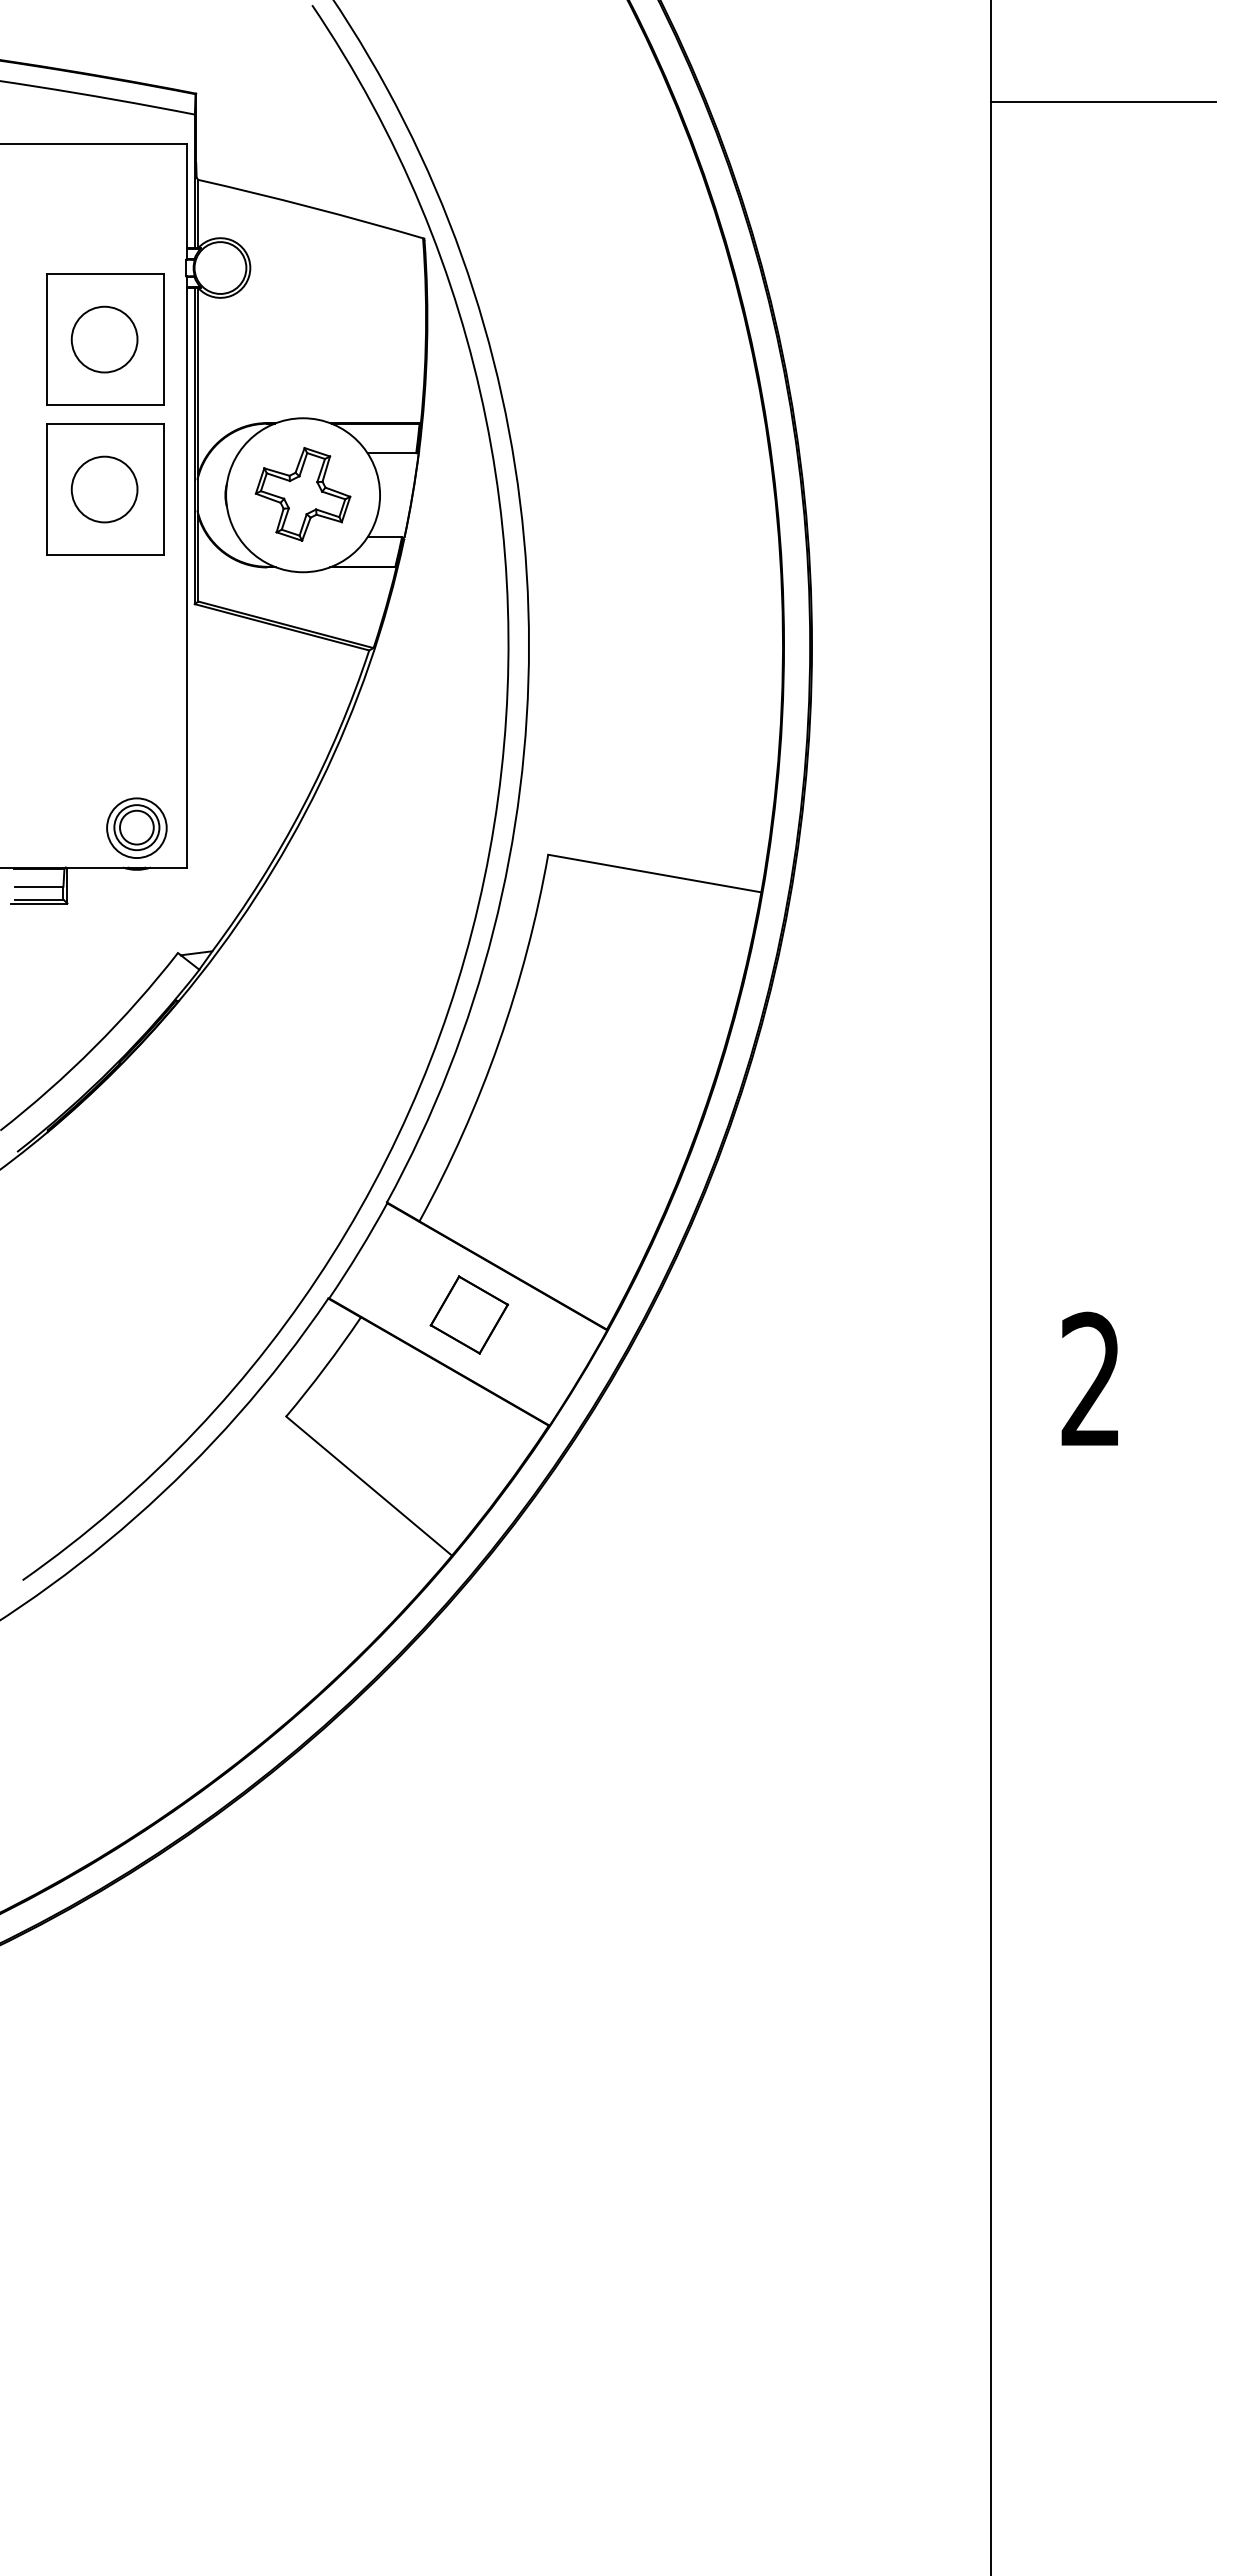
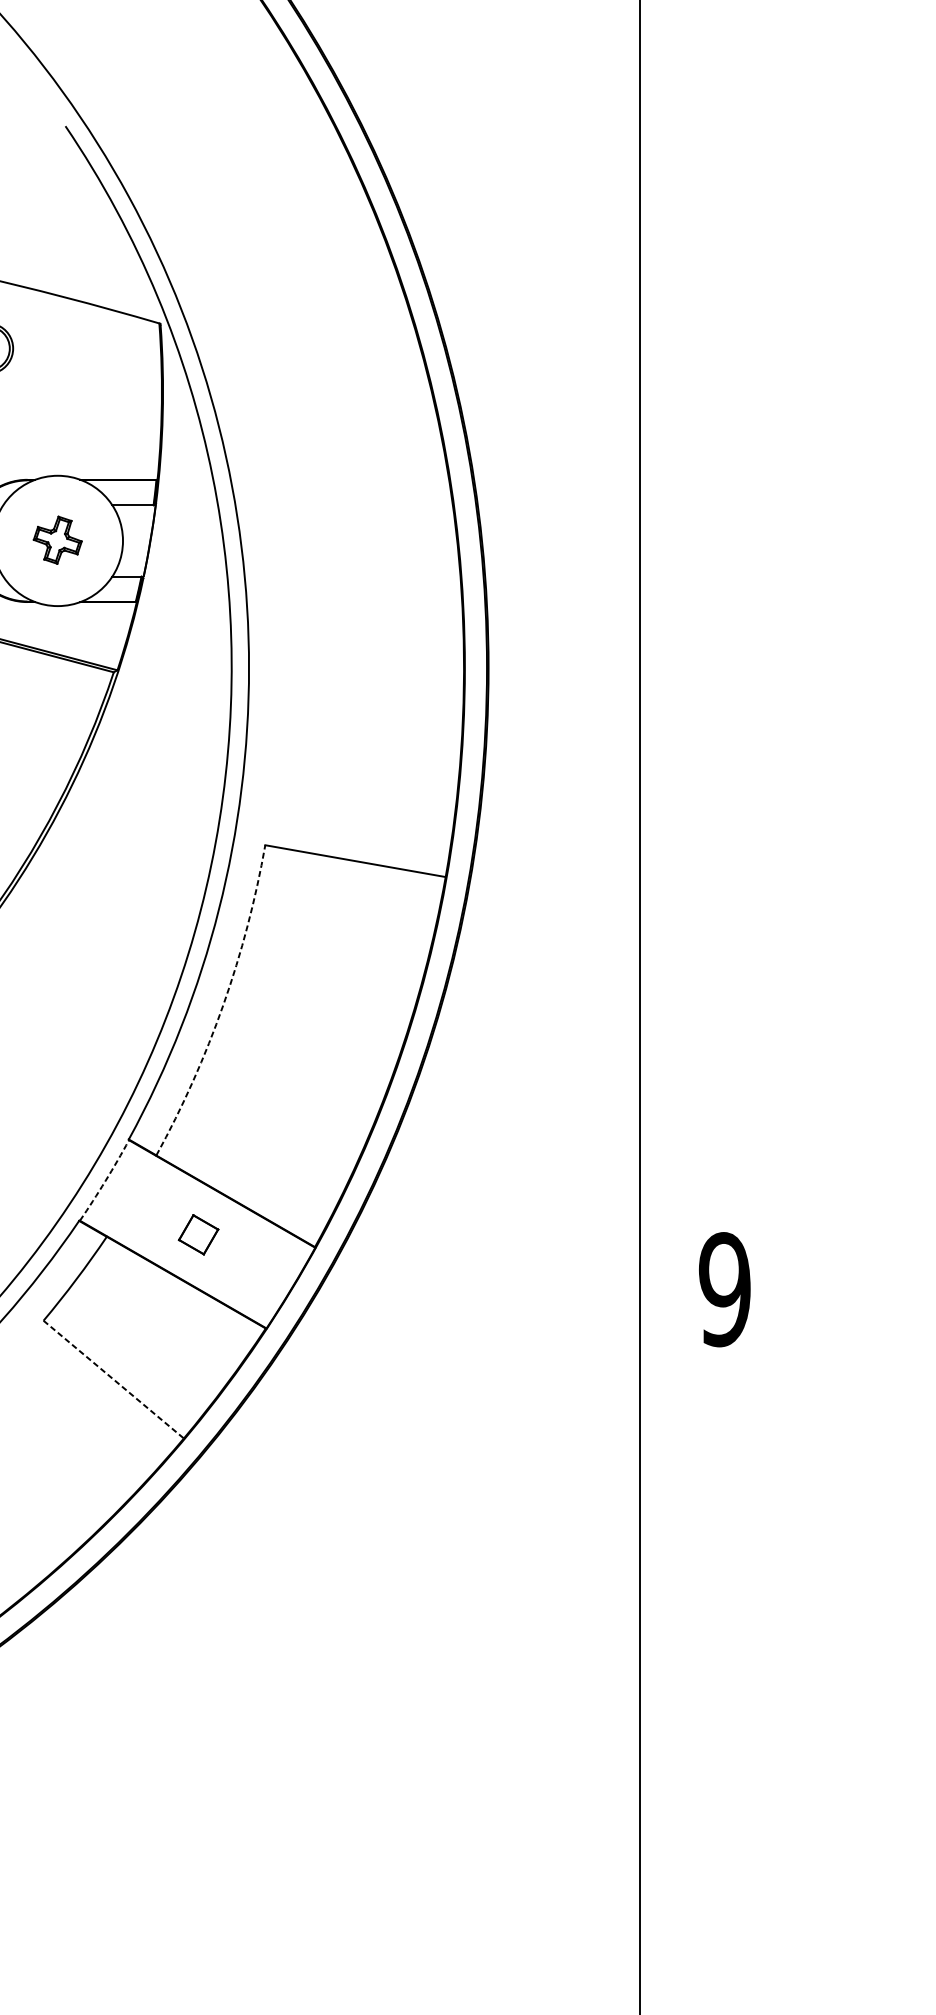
line: (1103, 102) -> (735, 208), removed
part: (302, 494) -> (57, 540), size x0.6
arc: (498, 1043) -> (223, 1004), solid -> dashed
arc: (359, 1251) -> (105, 1181), solid -> dashed
part: (469, 1314) -> (198, 1234), size x0.6
text: (1090, 1379) -> (724, 1289), 2 -> 9
line: (369, 1486) -> (114, 1379), solid -> dashed

